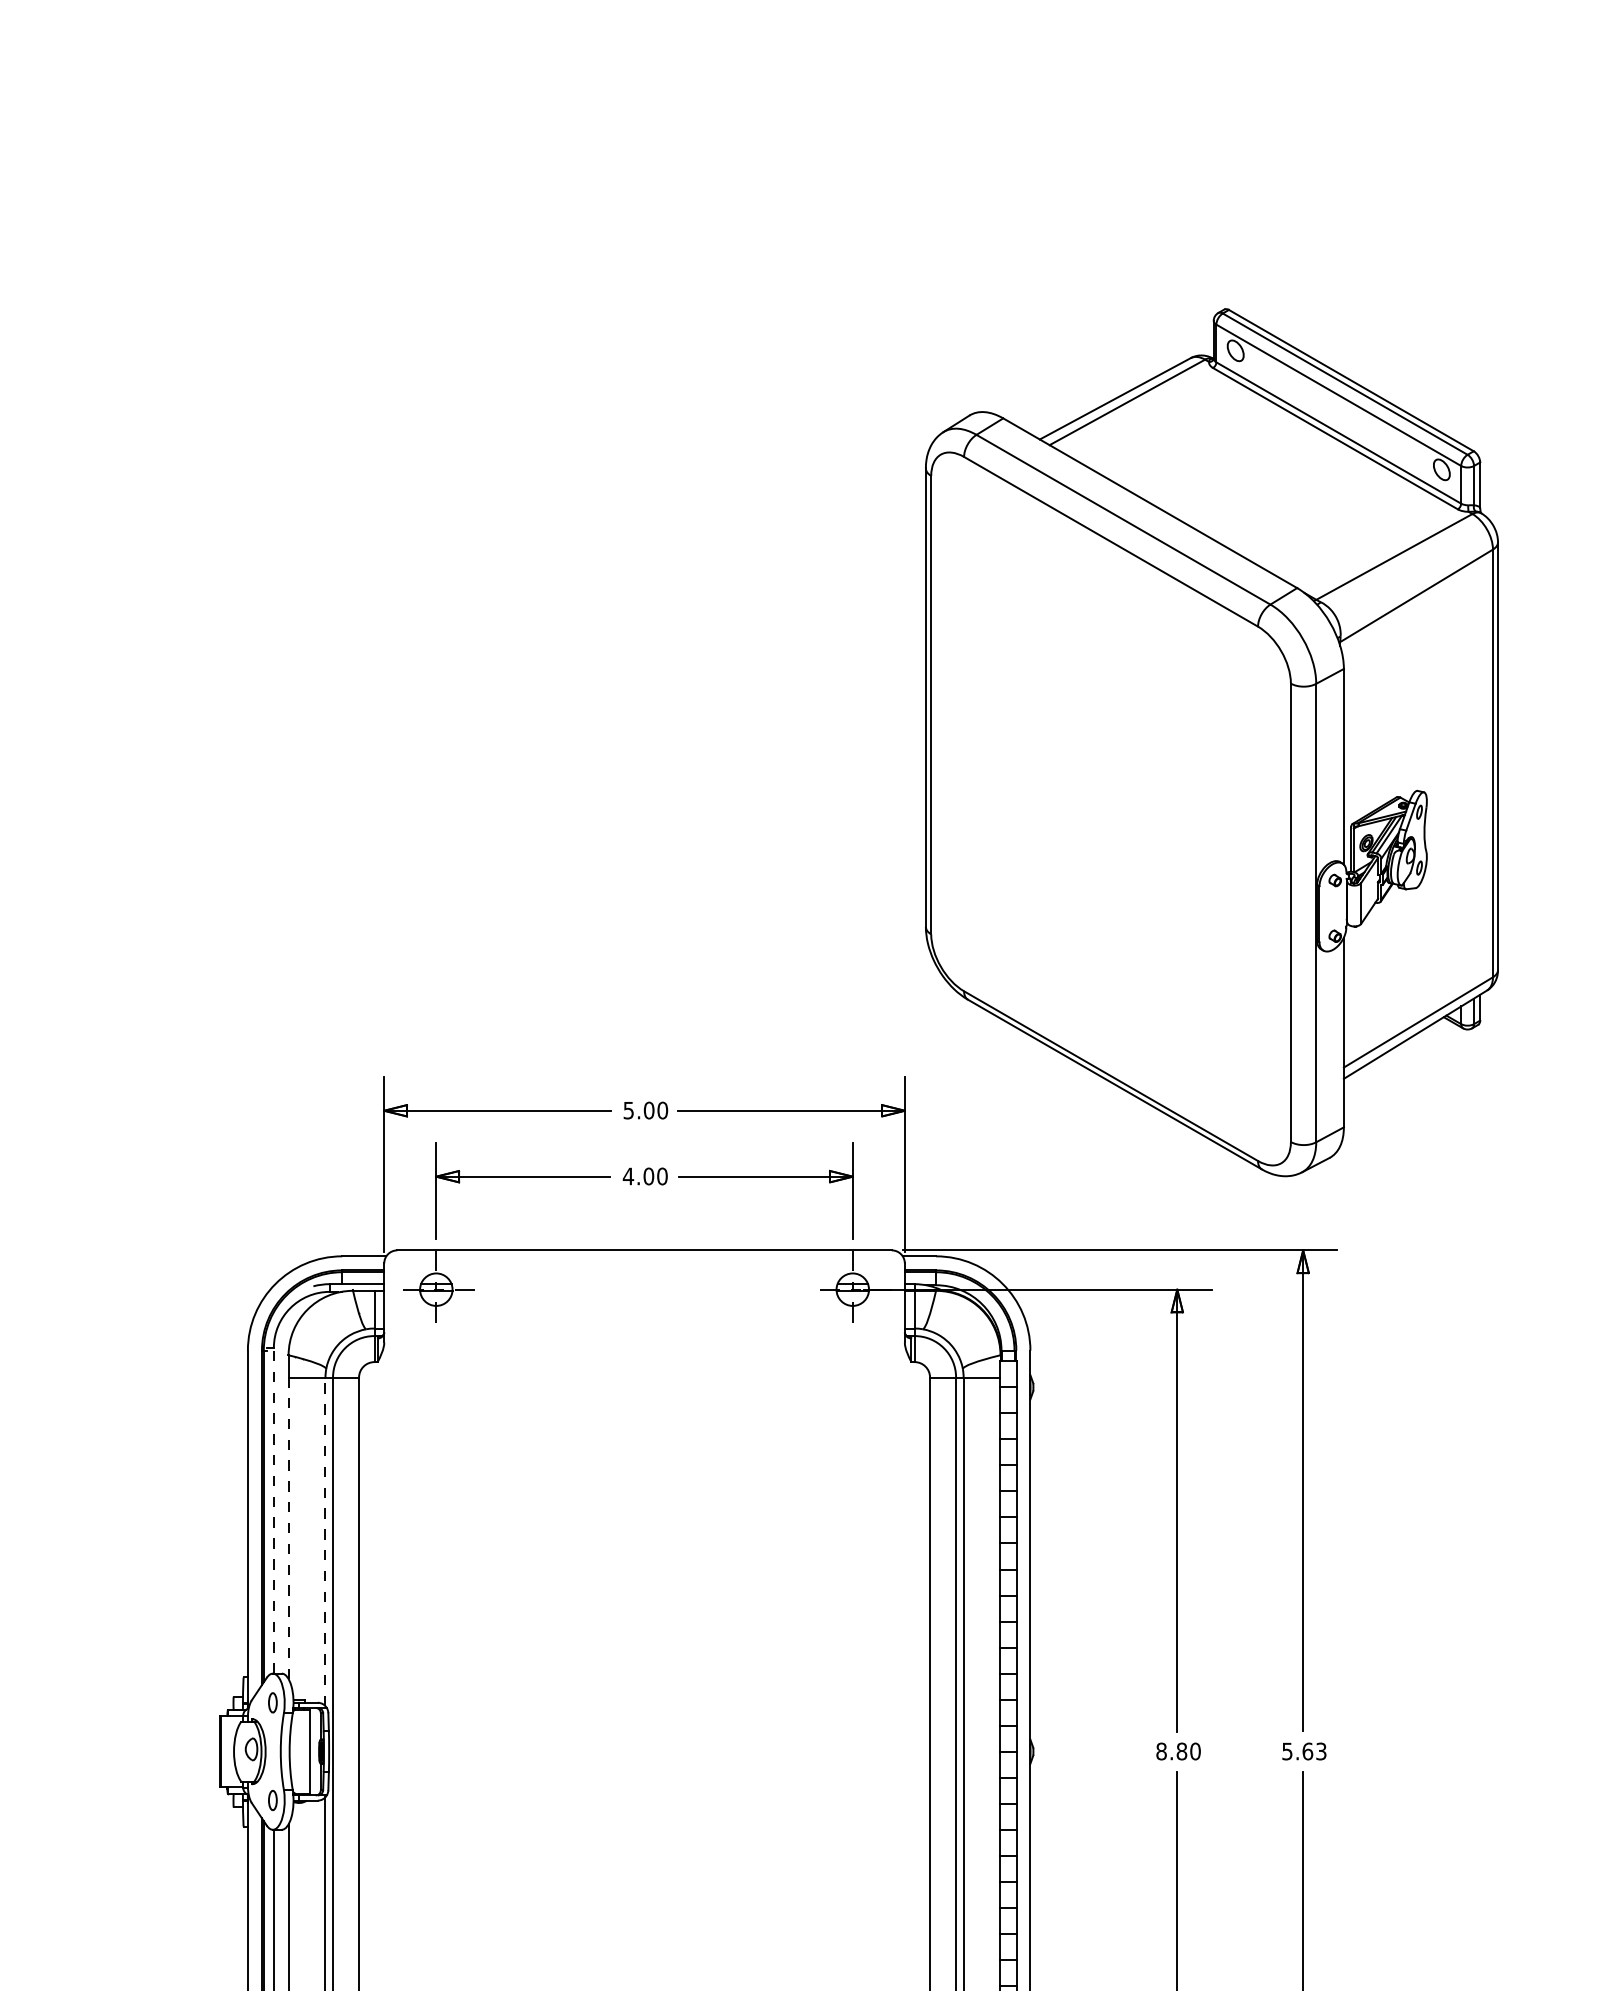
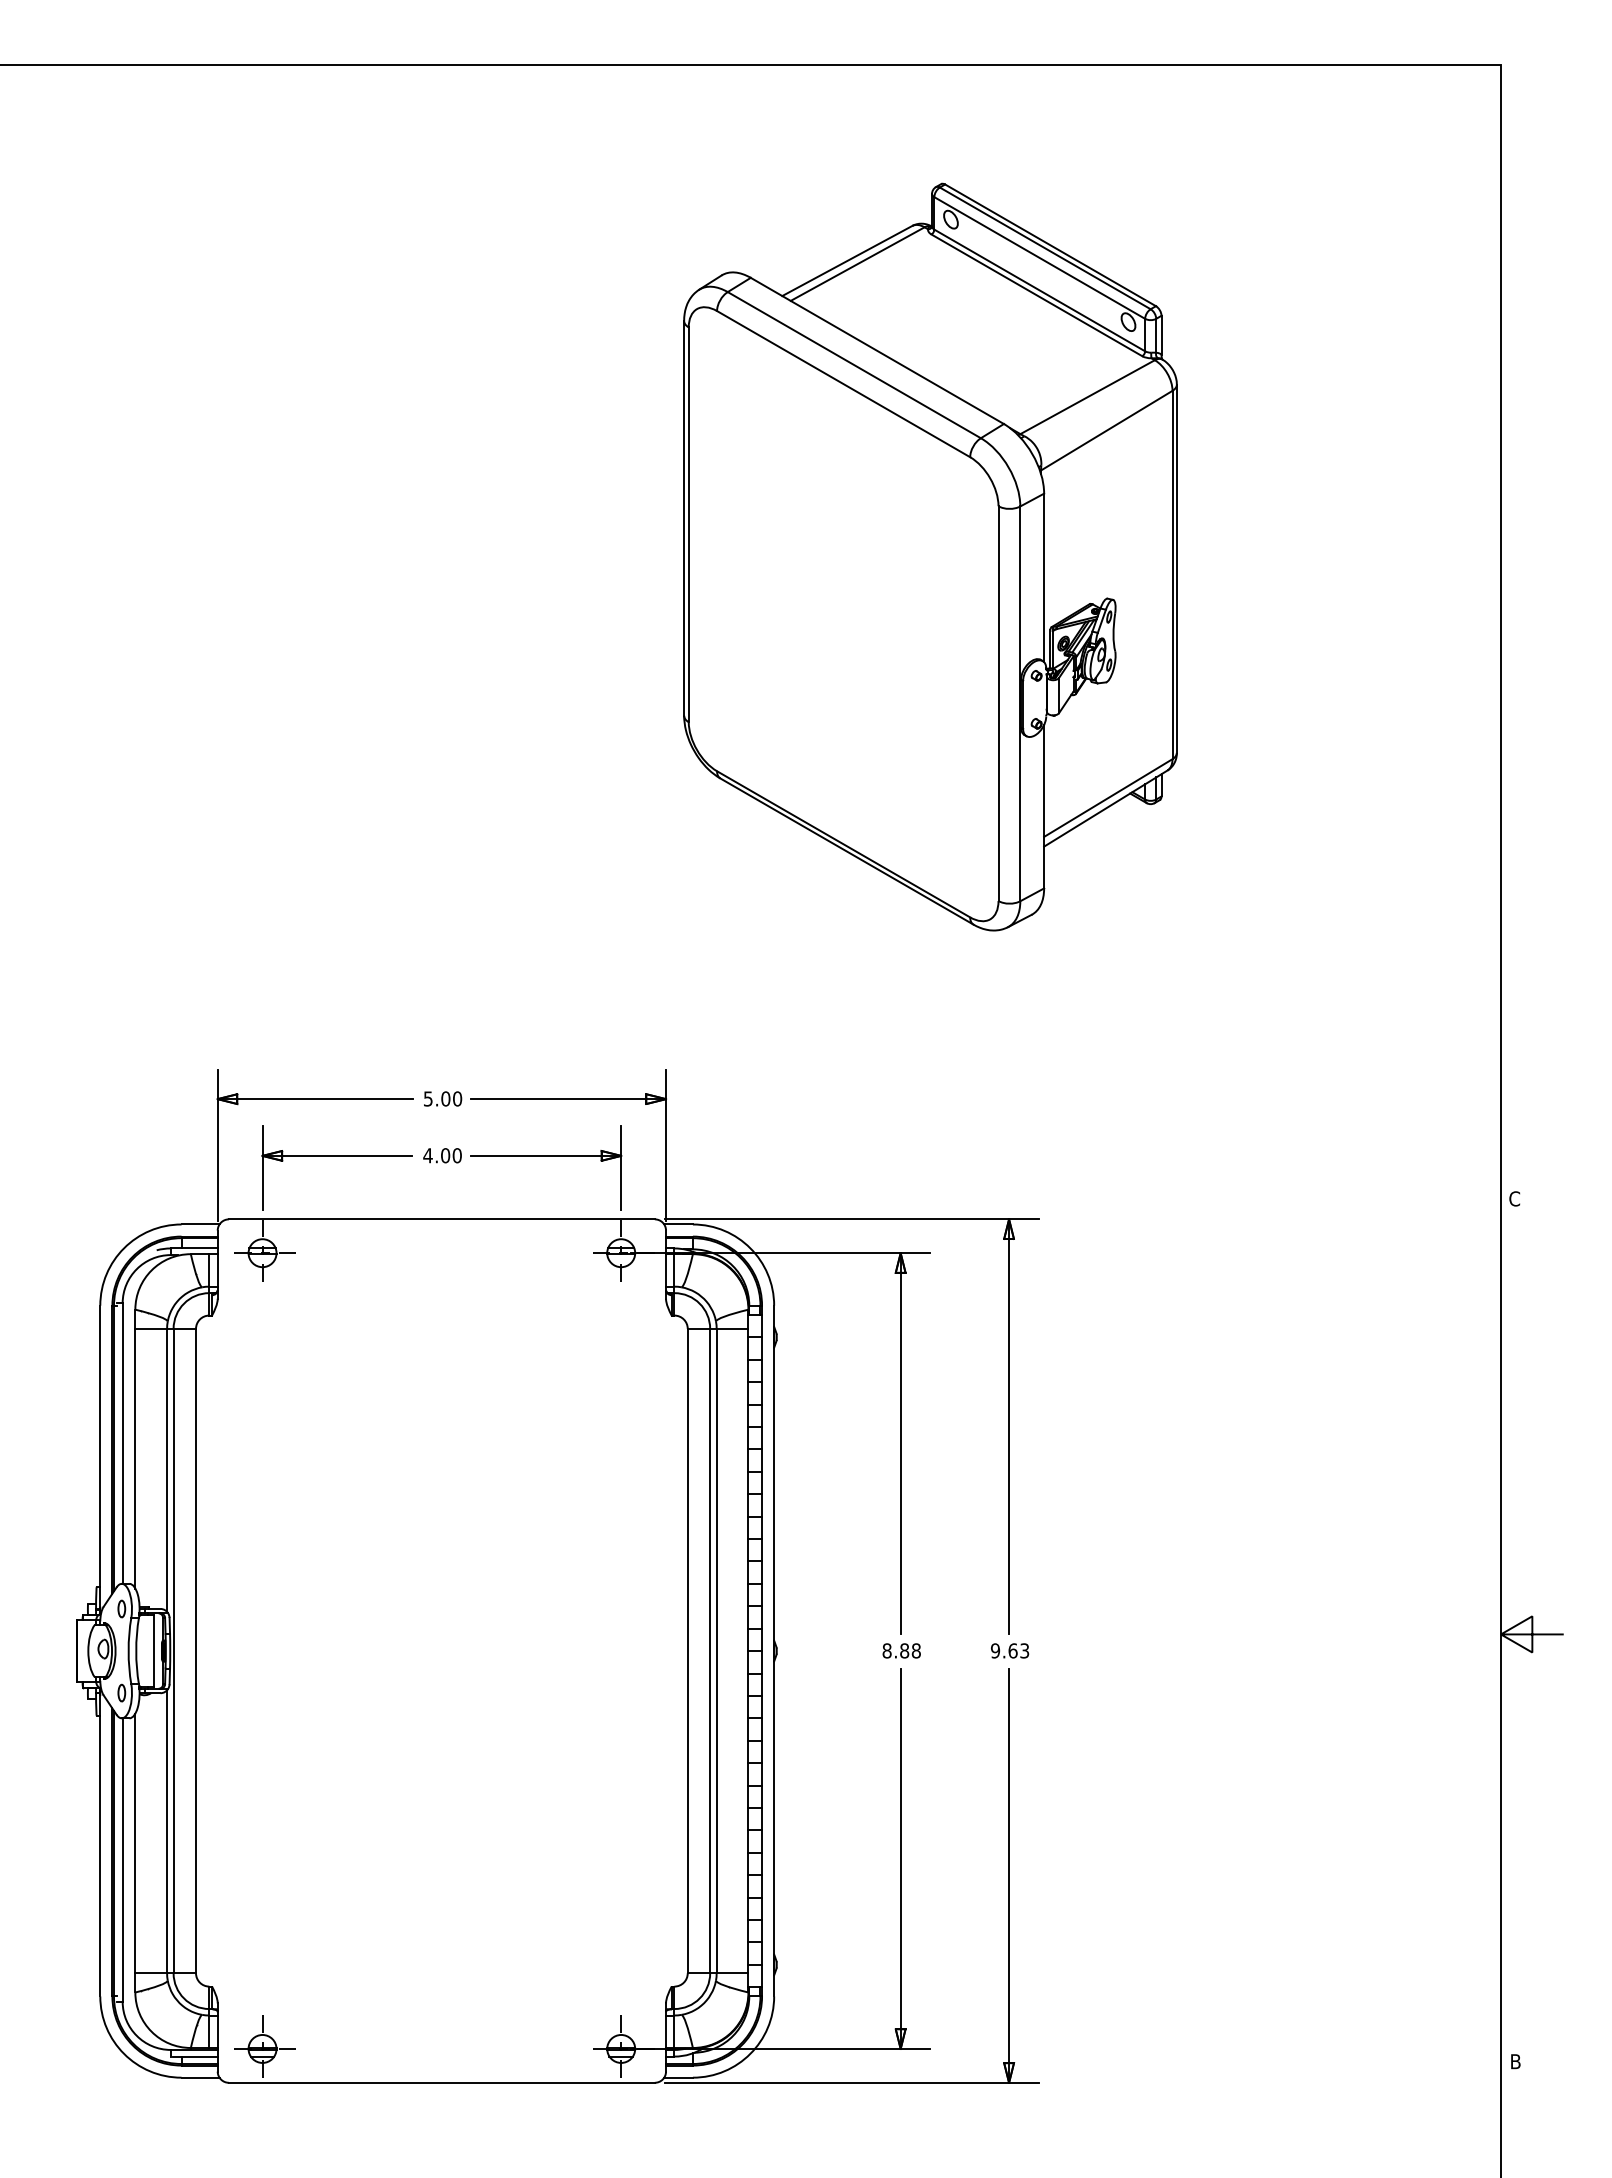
part: (1211, 741) -> (930, 556), moved
line: (273, 1510) -> (122, 1443), dashed -> solid
line: (288, 1528) -> (135, 1458), dashed -> solid
line: (325, 1542) -> (167, 1470), dashed -> solid
text: (1194, 1751) -> (915, 1650), 8.80 -> 8.88
text: (1287, 1751) -> (995, 1650), 5.63 -> 9.63

